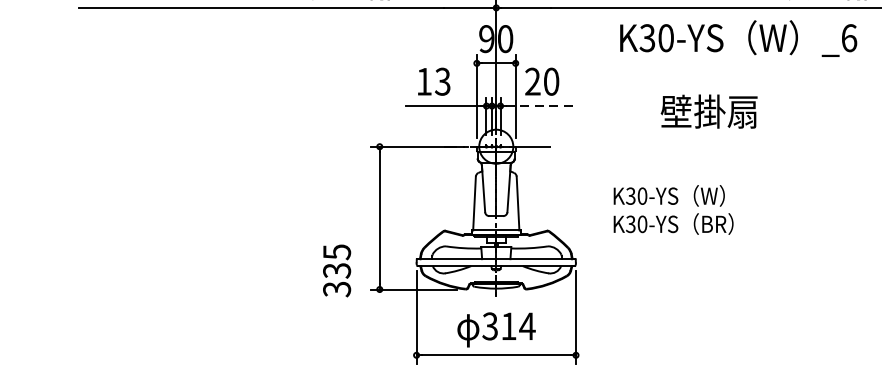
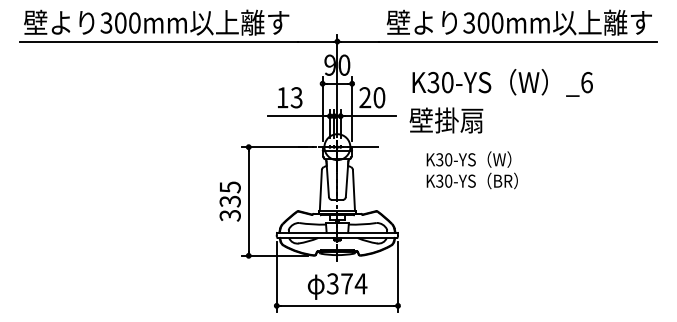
text: (738, 38) -> (502, 82), moved
line: (539, 106) -> (370, 116), dashed -> solid
text: (709, 111) -> (446, 120), moved
text: (672, 210) -> (471, 170), moved
text: (336, 270) -> (229, 201), moved
text: (508, 325) -> (346, 283), 314 -> 374

